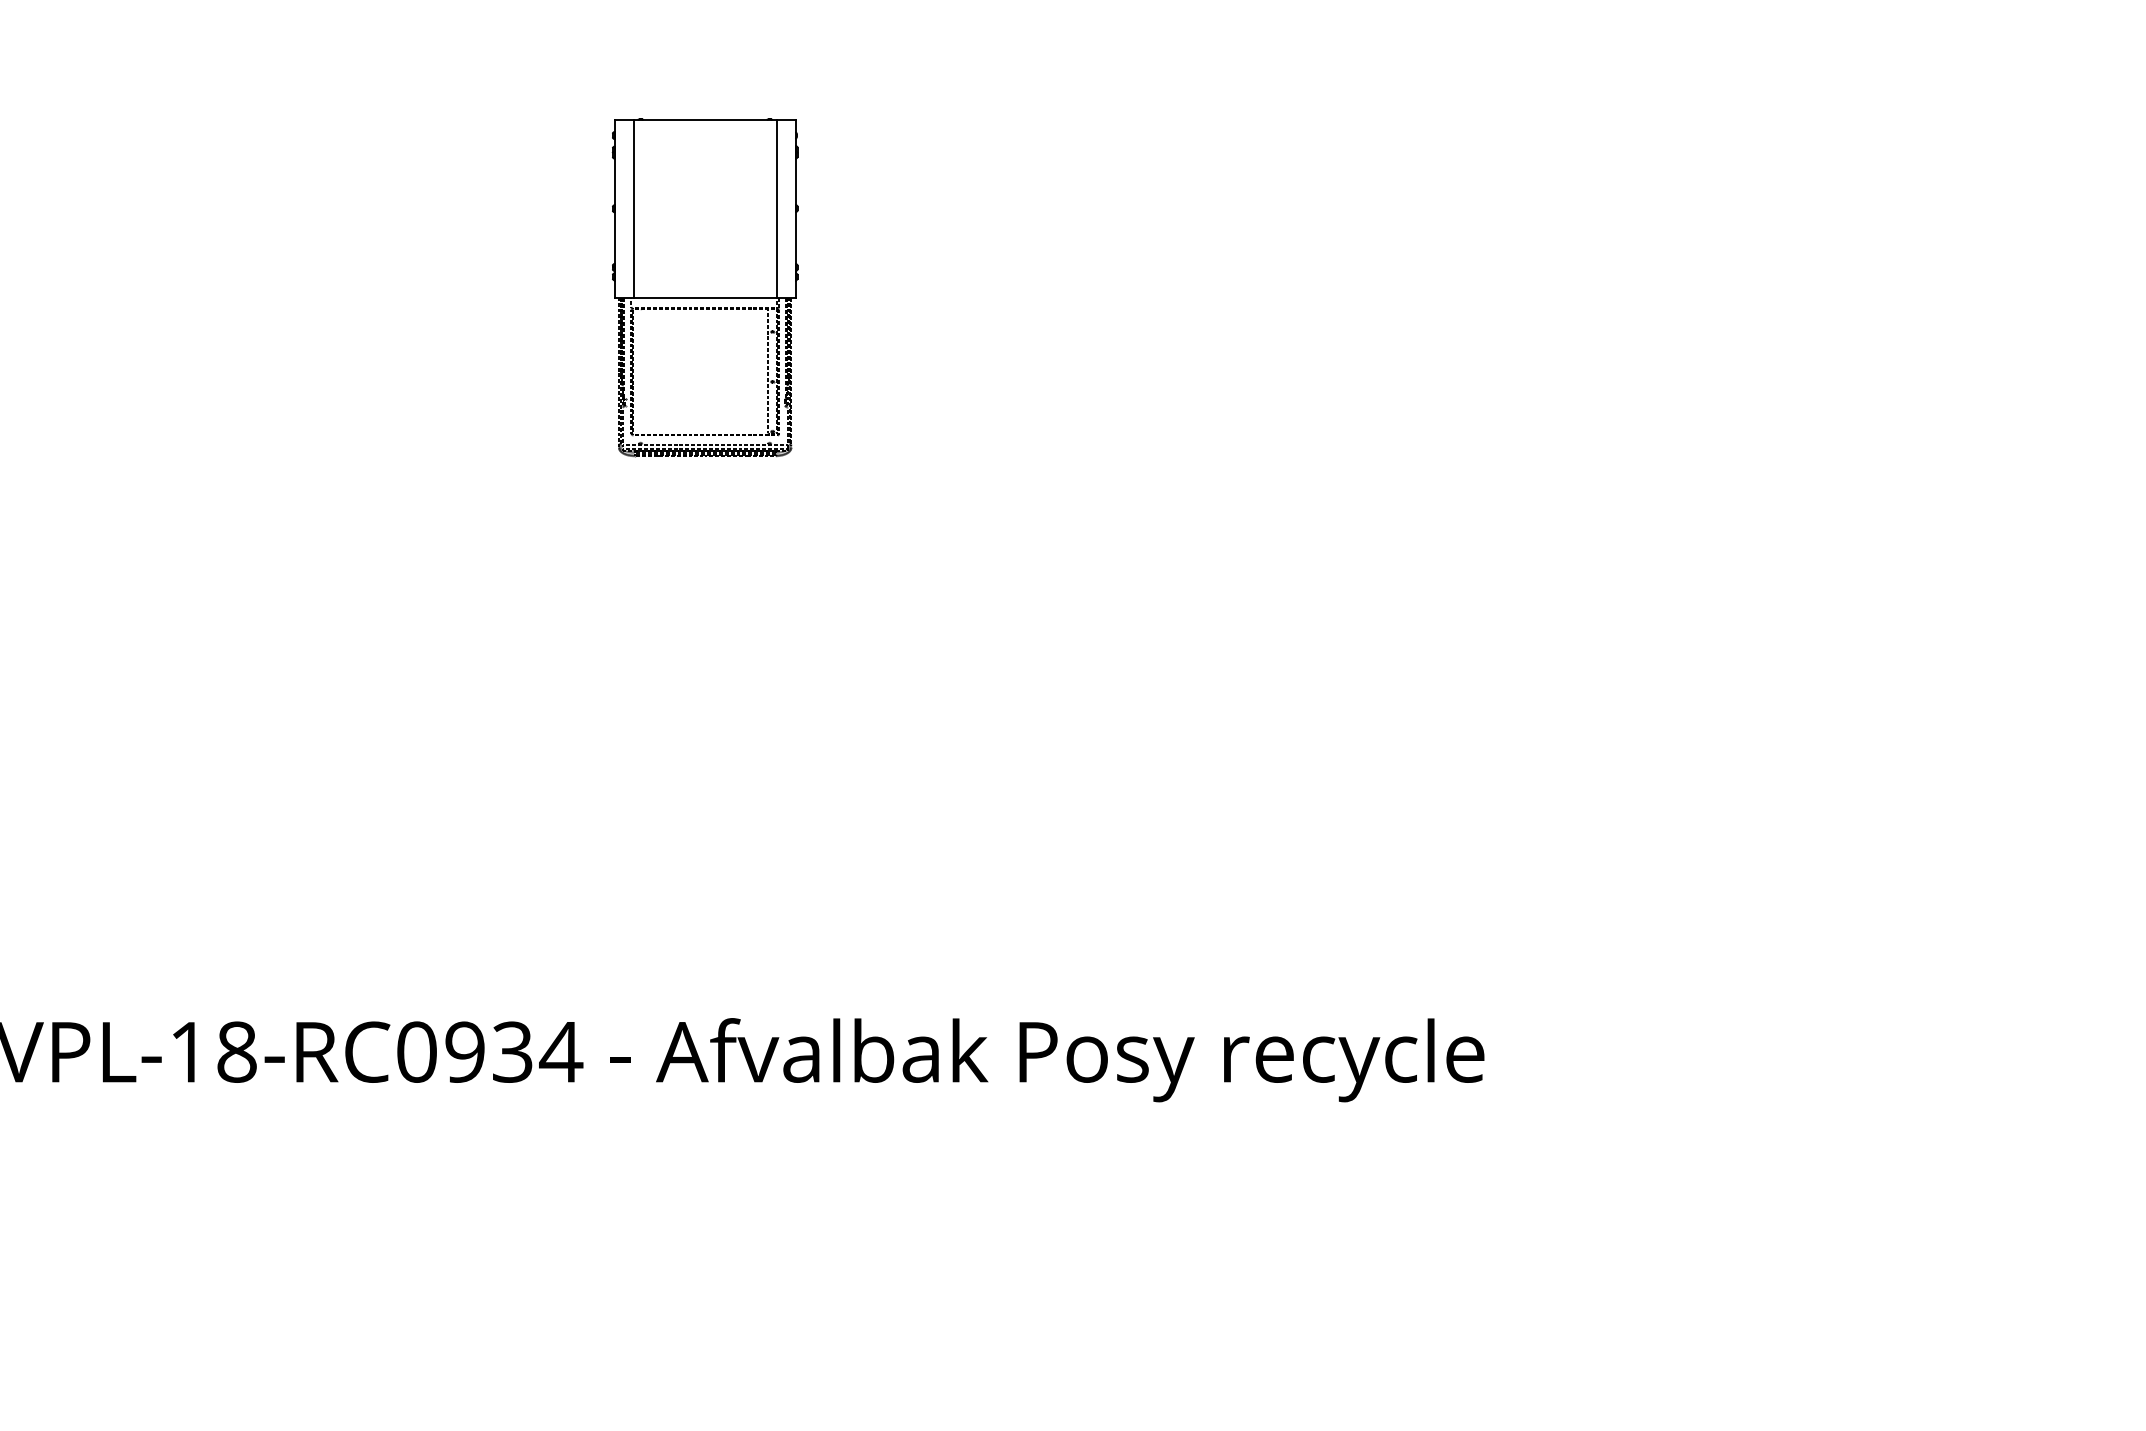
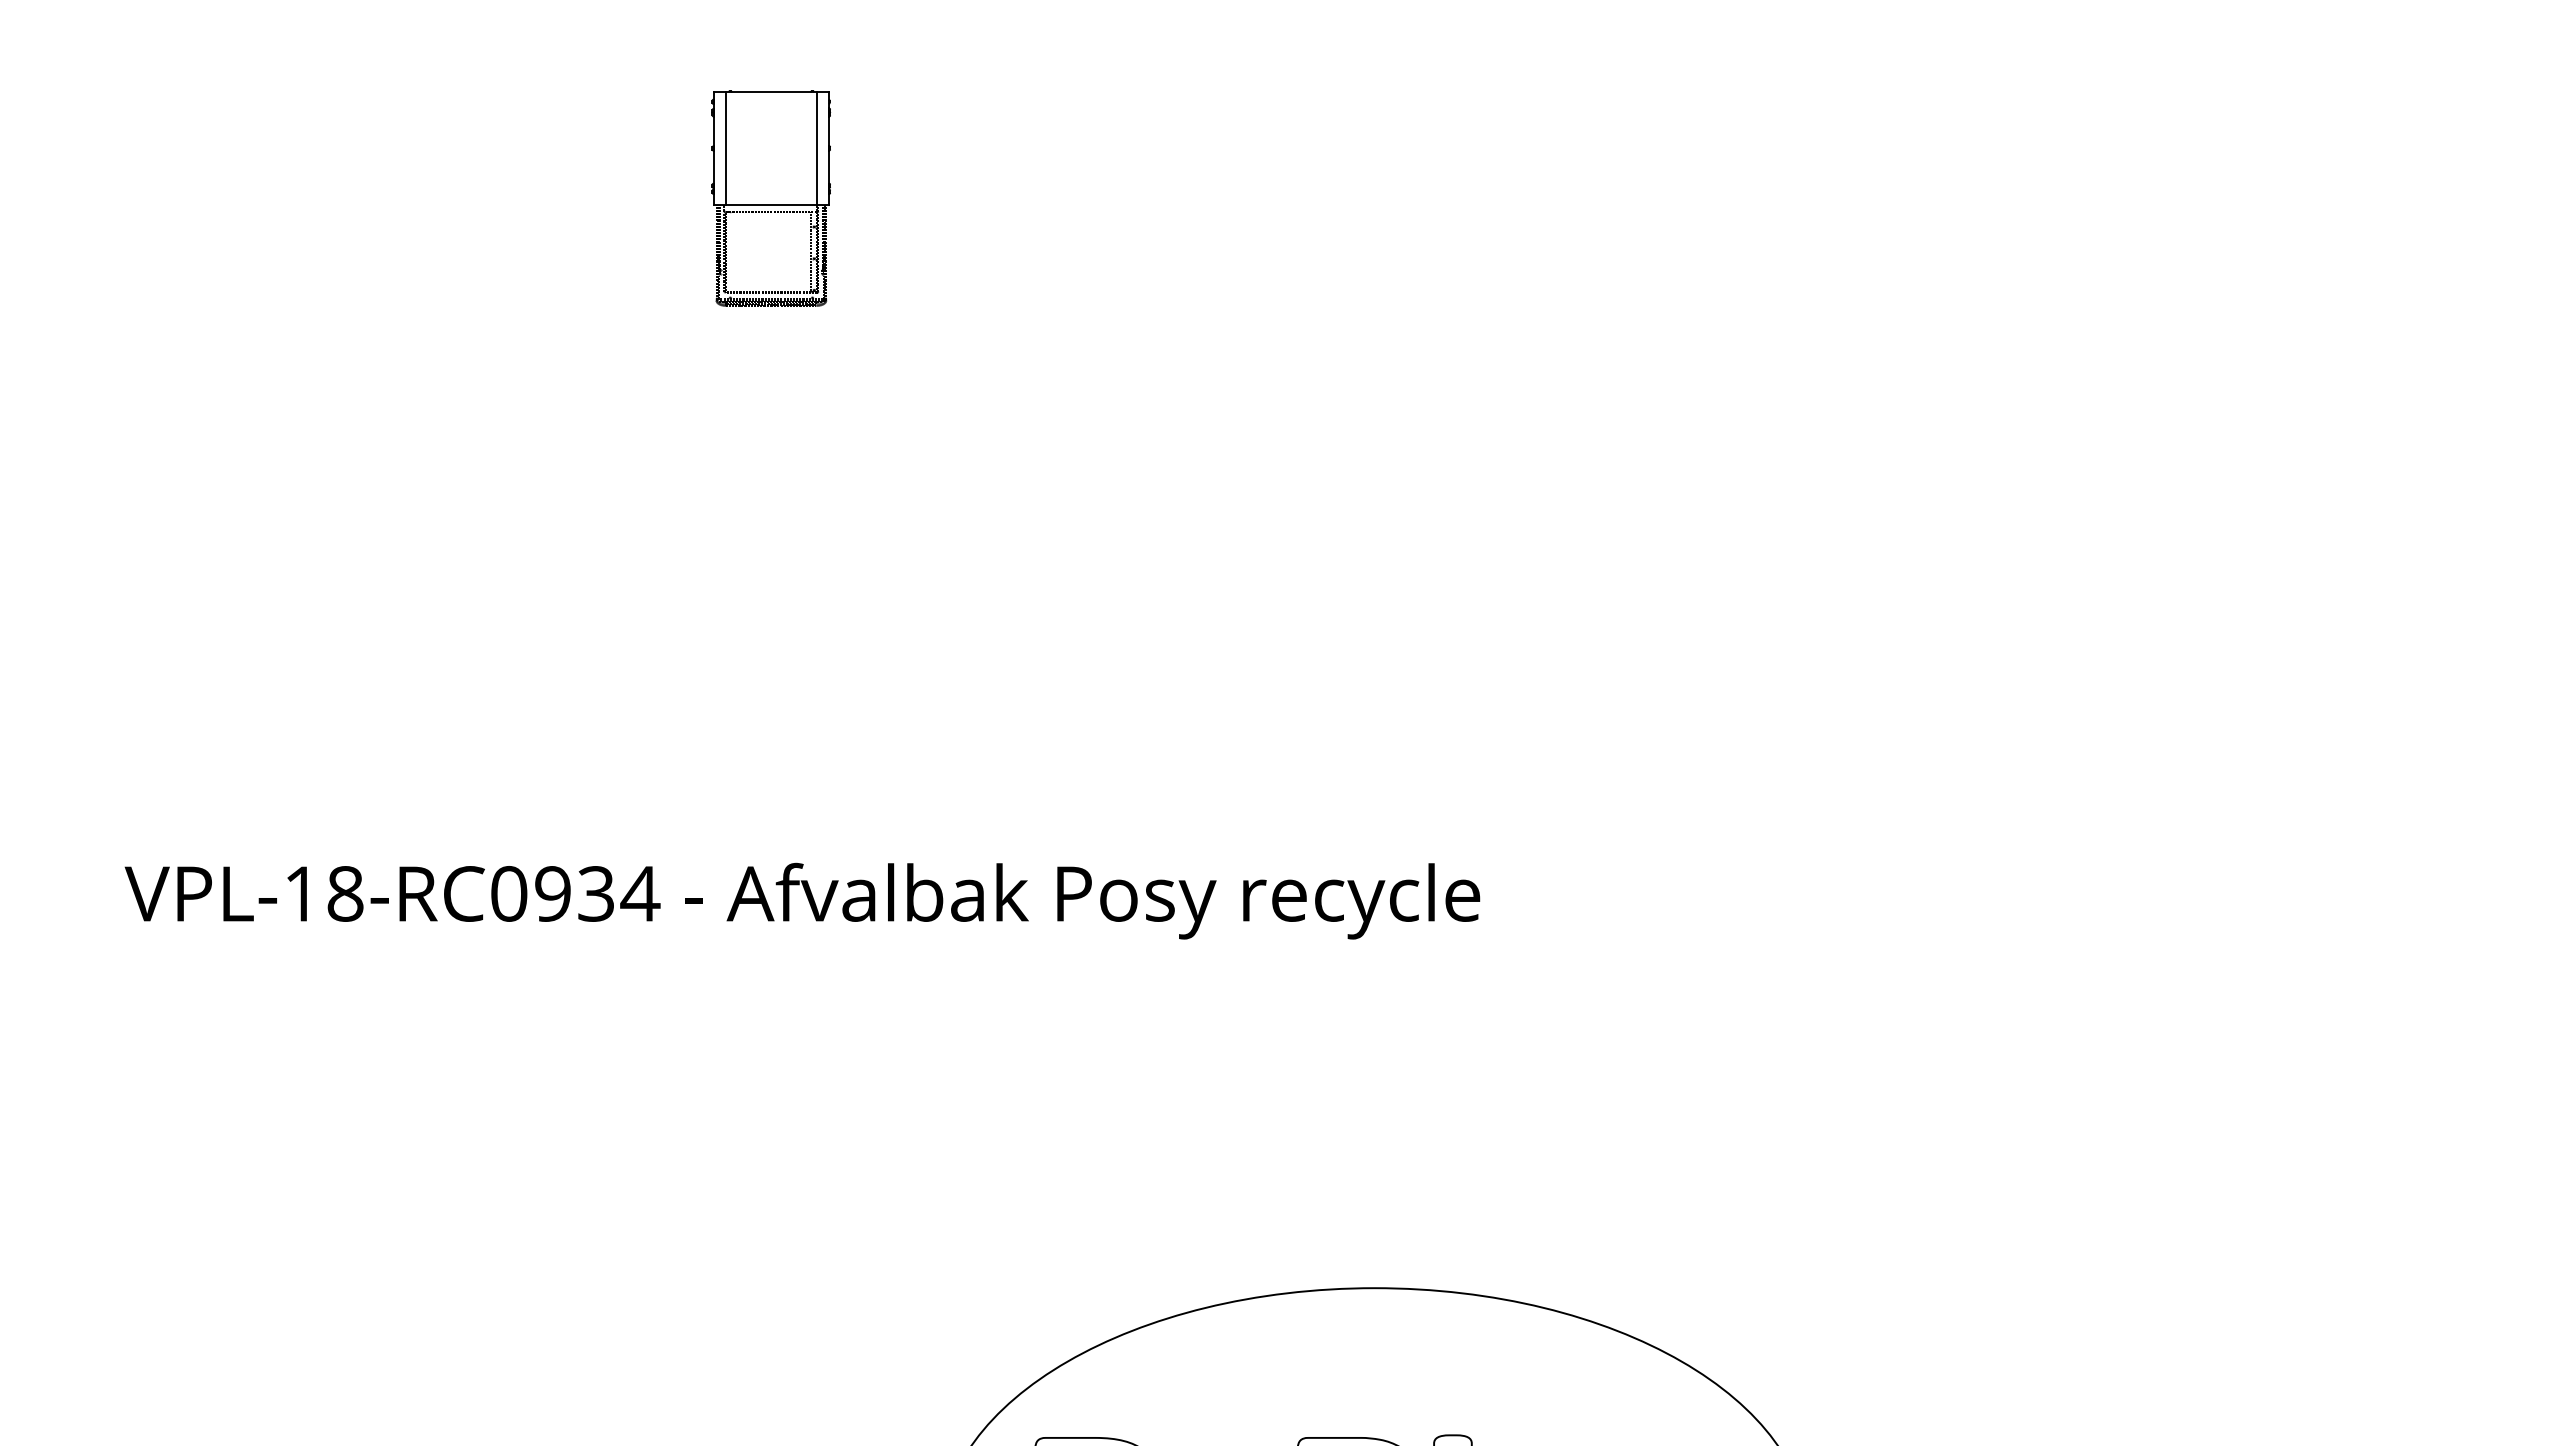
part: (705, 287) -> (771, 198), size x0.7

